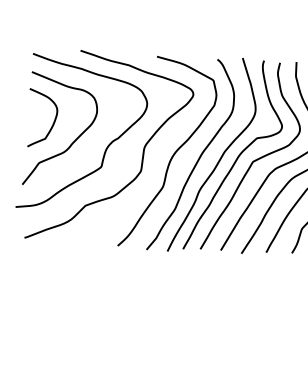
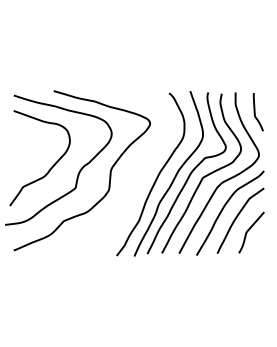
curve: (53, 121) -> (33, 151), removed
curve: (171, 155) -> (134, 175), removed

